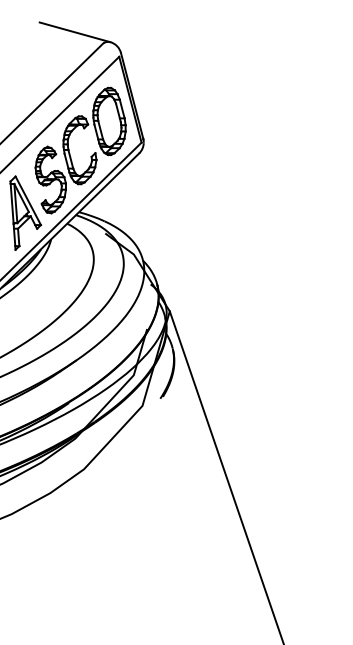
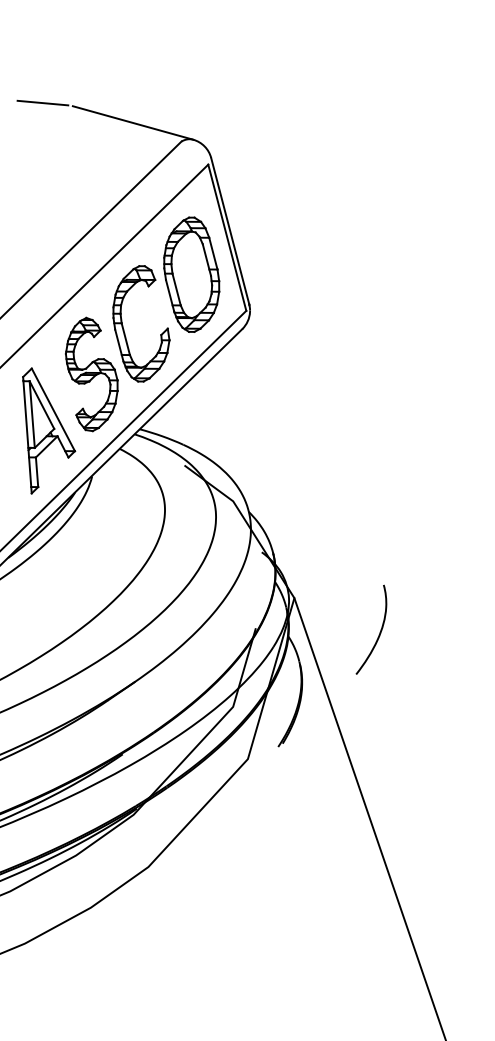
line: (22, 20) -> (43, 102), added
curve: (219, 330) -> (379, 630), added

